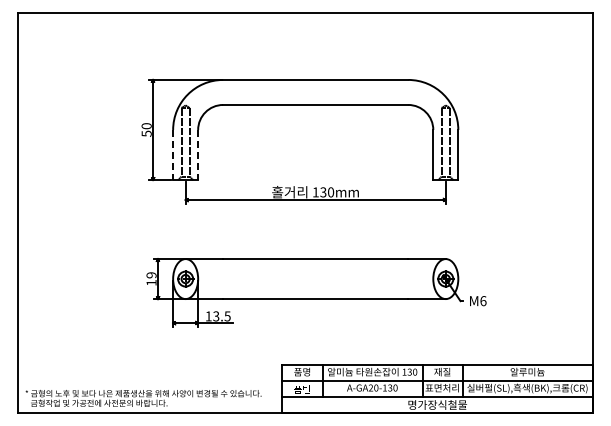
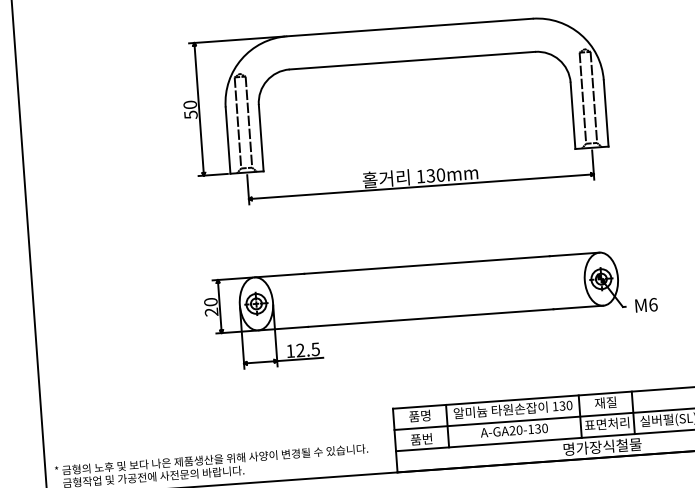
line: (173, 155) -> (228, 141), dashed -> solid
line: (198, 155) -> (261, 138), dashed -> solid
text: (151, 278) -> (211, 306), 19 -> 20
text: (216, 316) -> (300, 350), 13.5 -> 12.5

